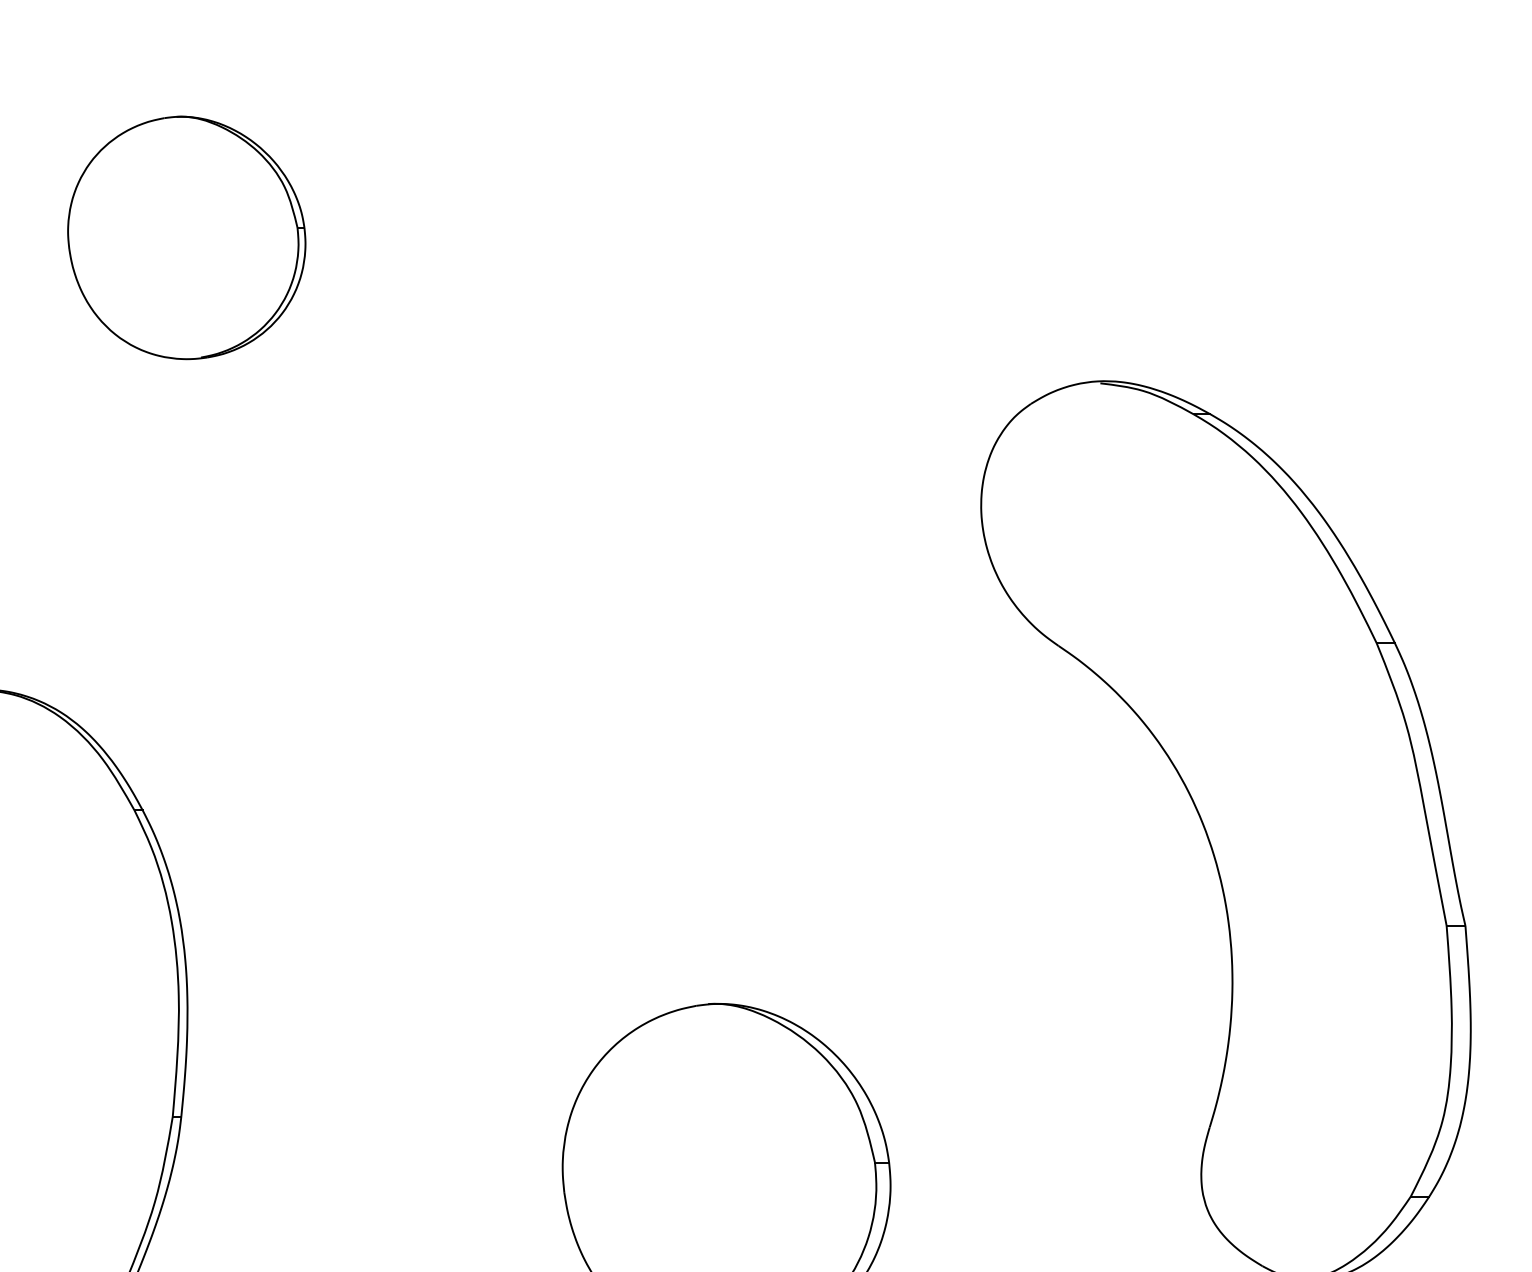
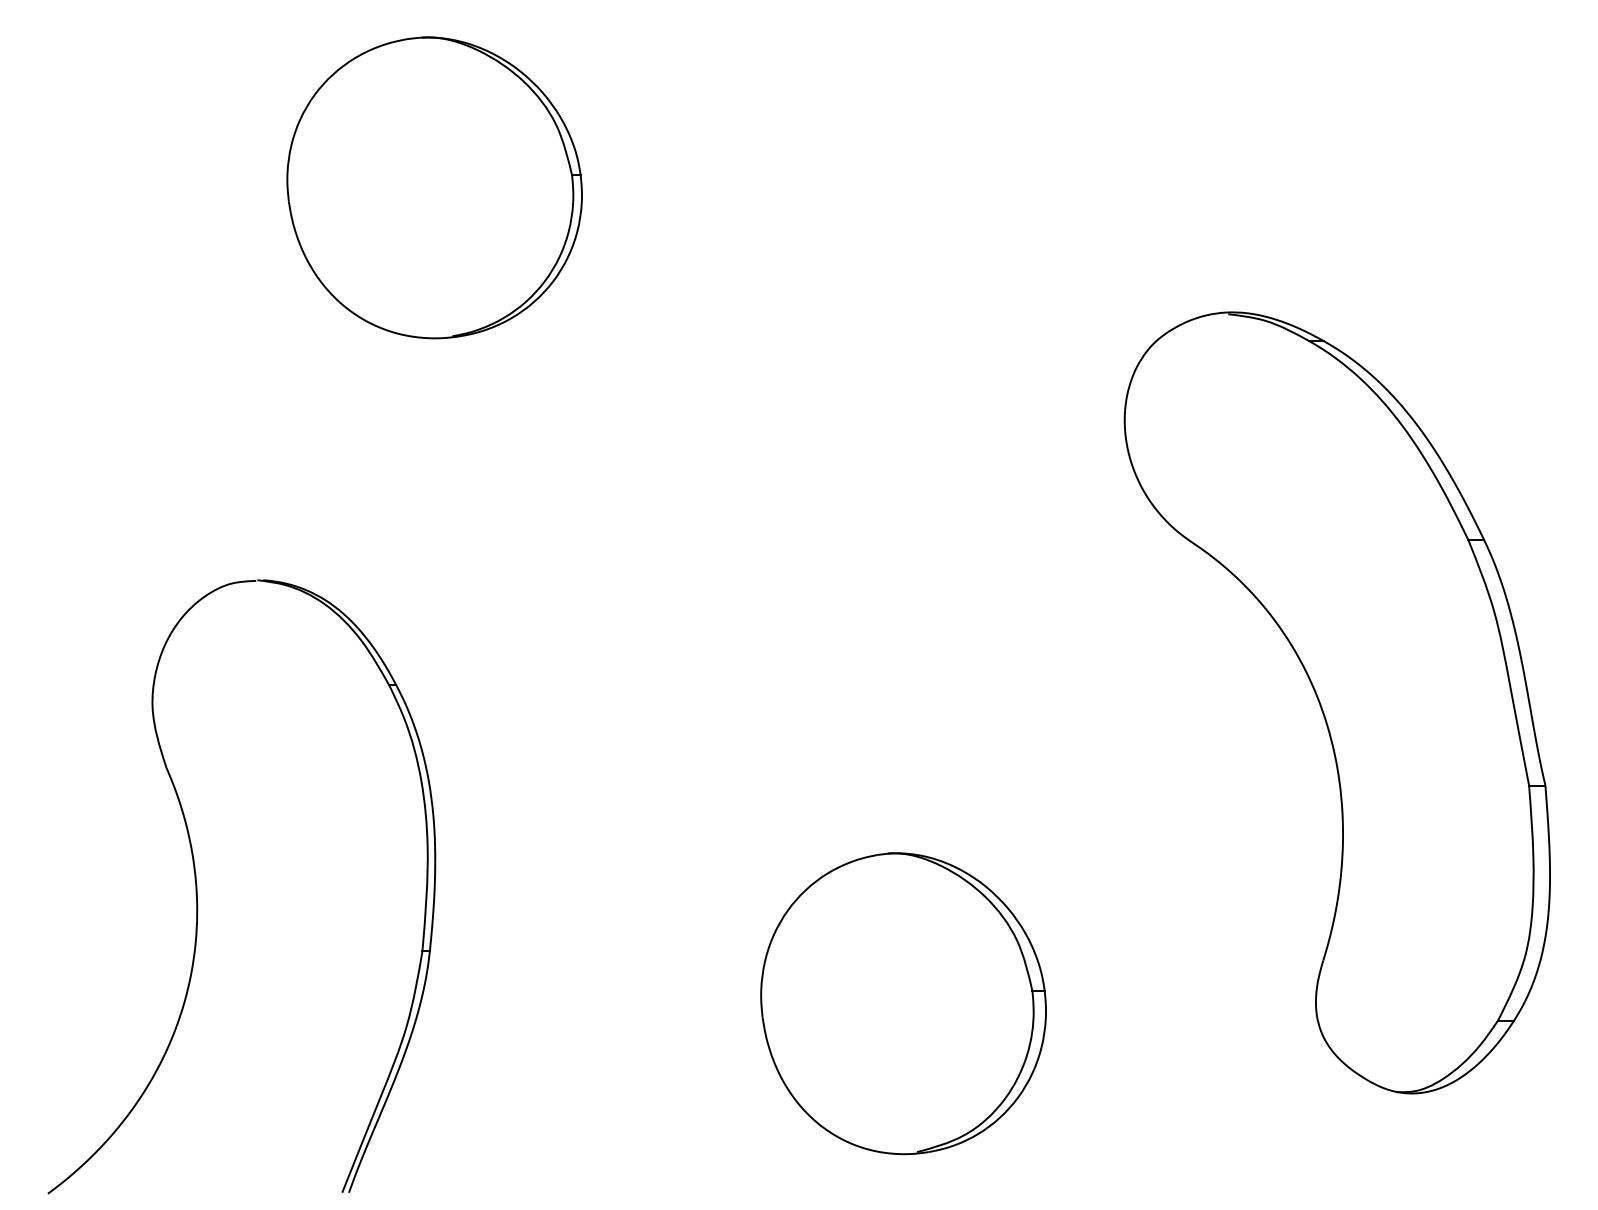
part: (186, 237) -> (434, 187), size x1.43

